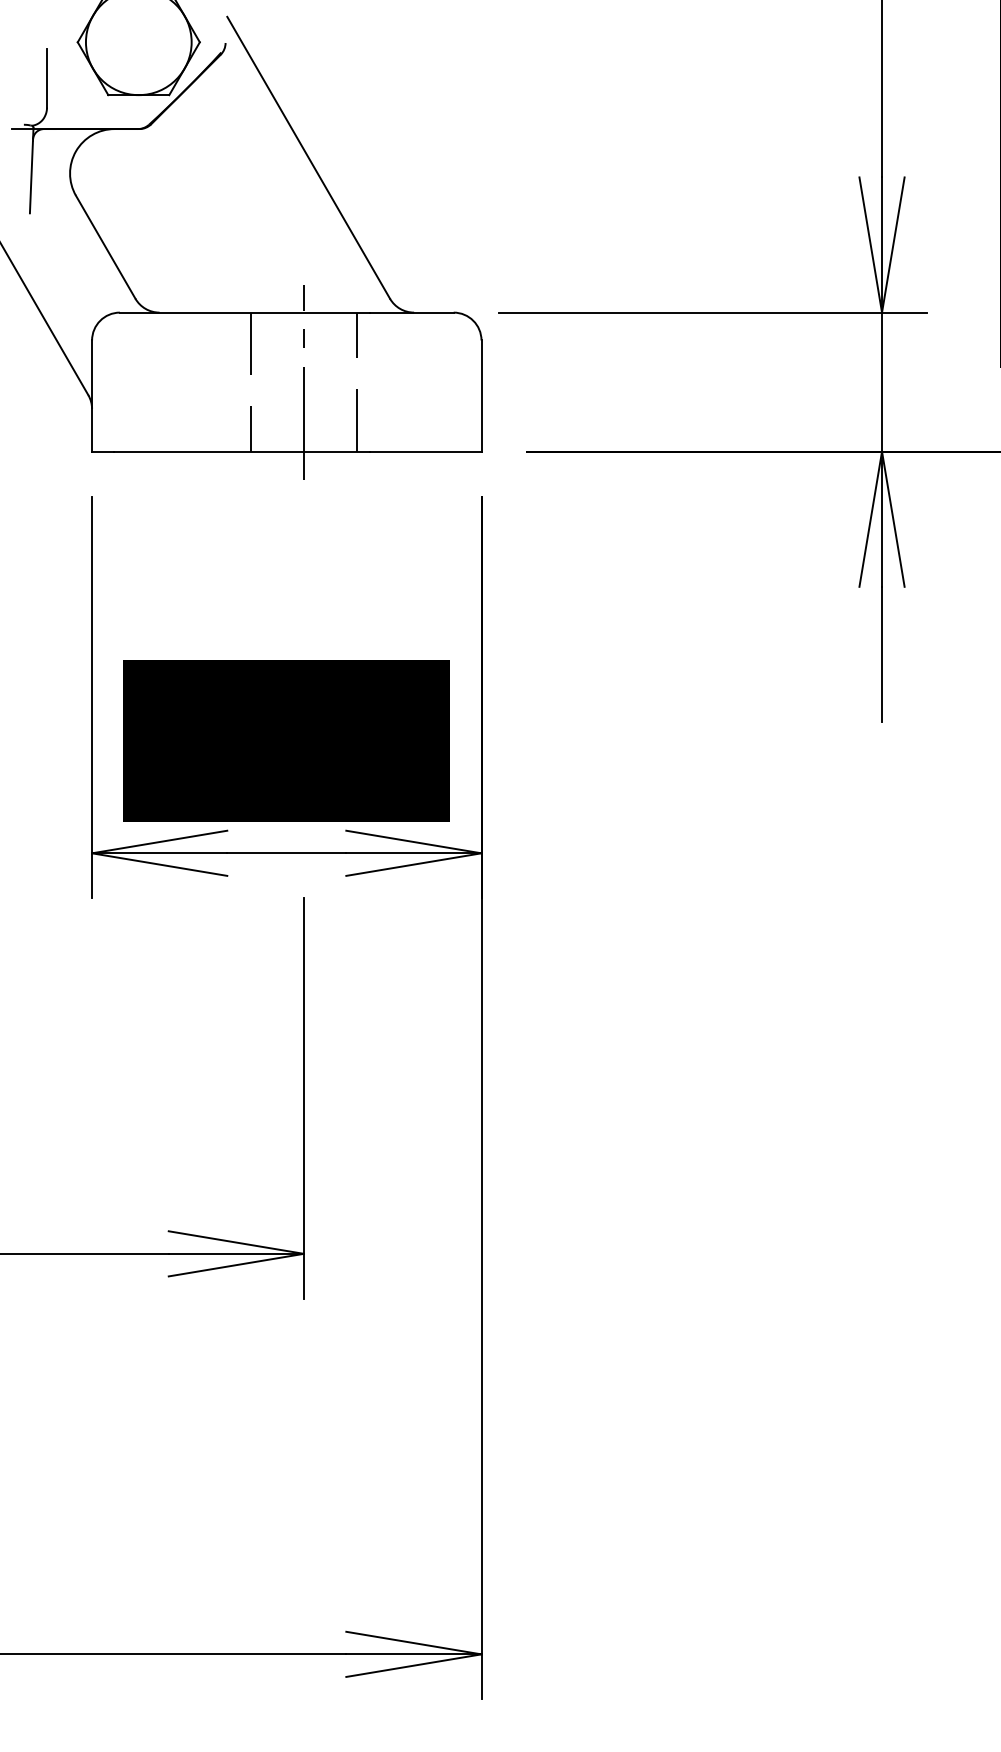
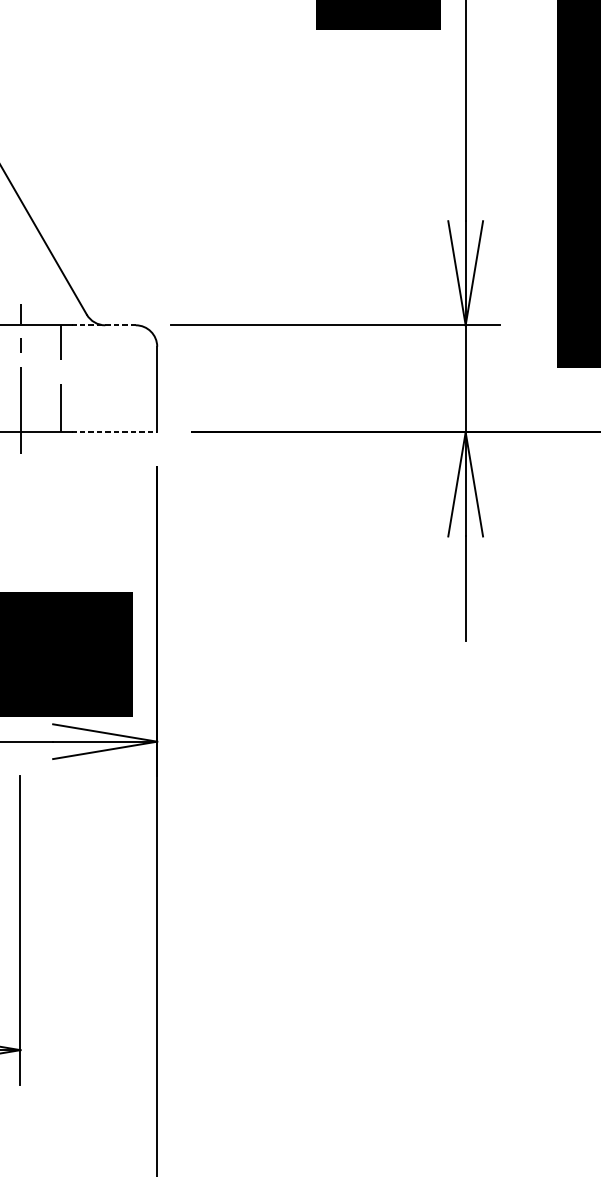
line: (411, 312) -> (103, 325), solid -> dashed
line: (425, 451) -> (114, 432), solid -> dashed

